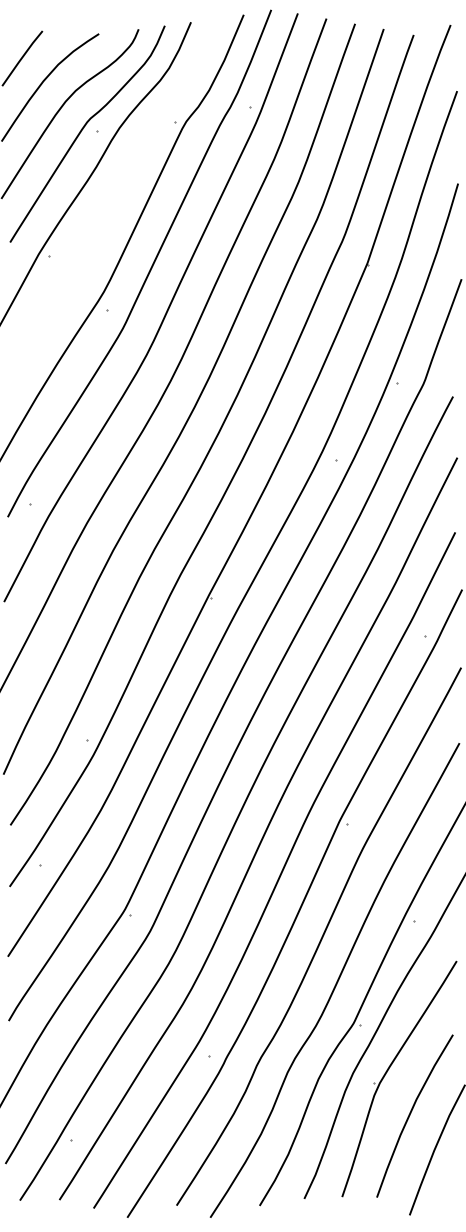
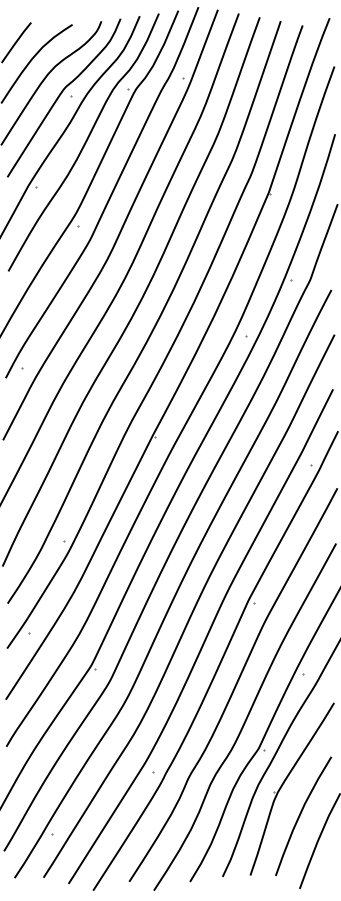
curve: (115, 195) -> (84, 142), added

